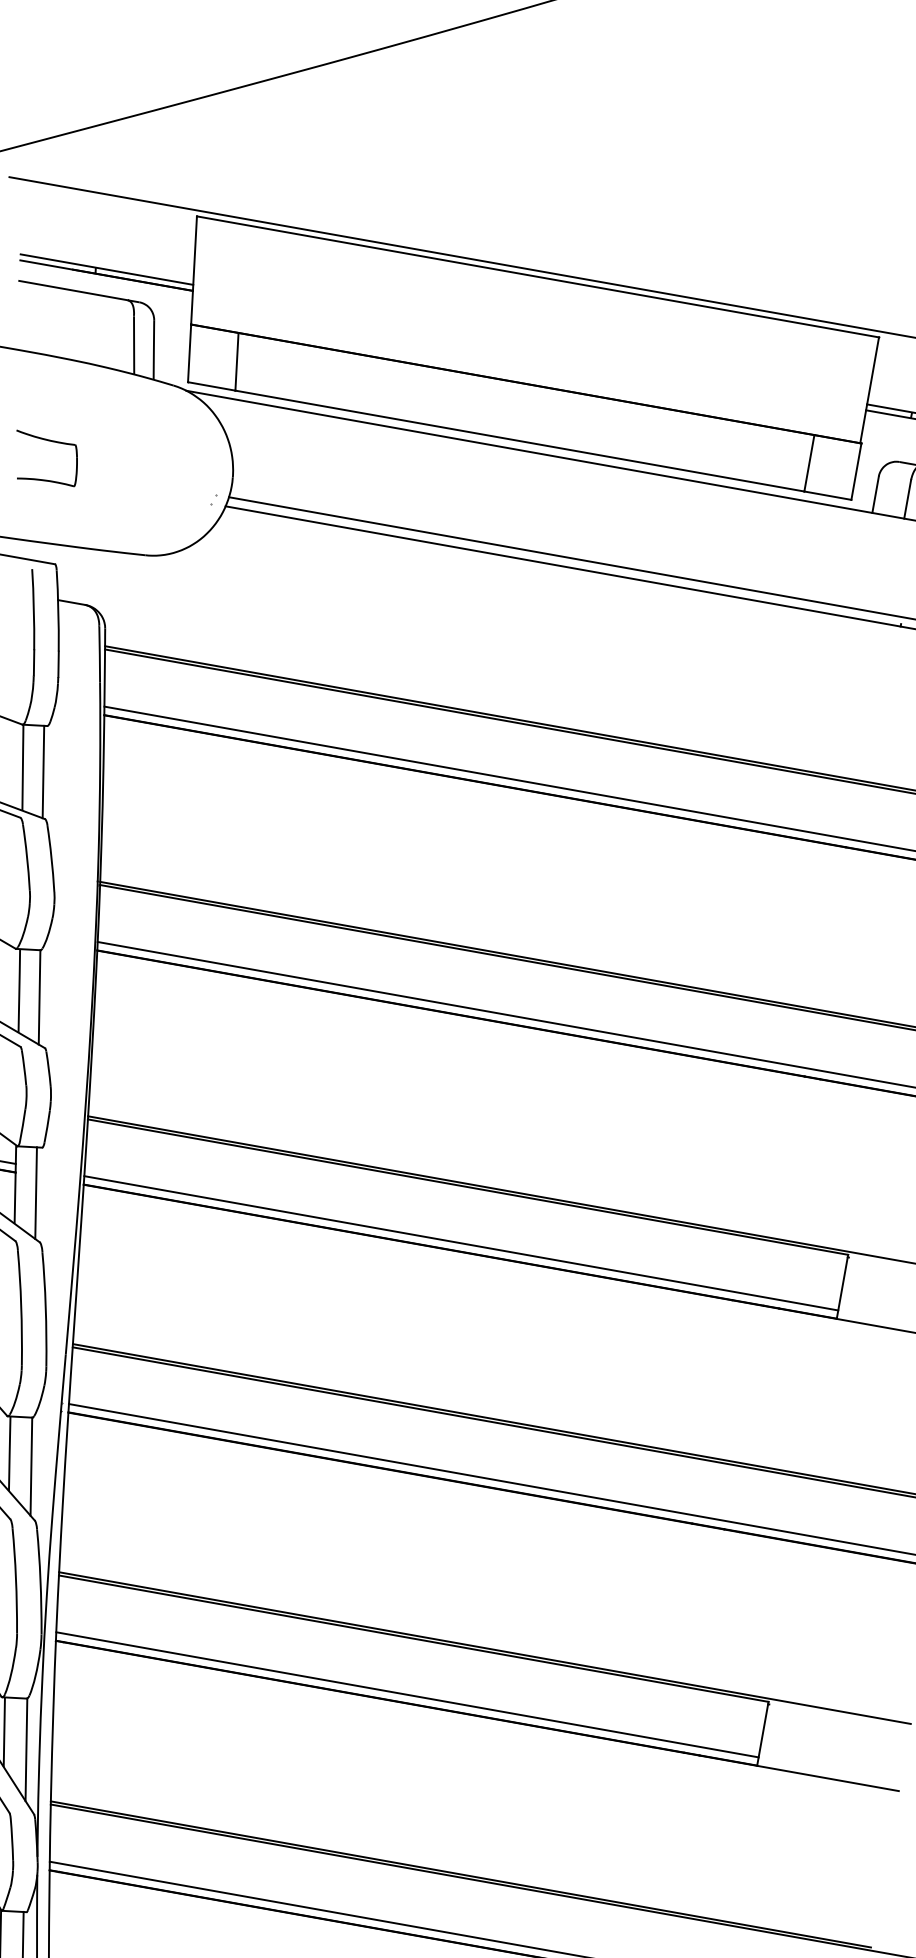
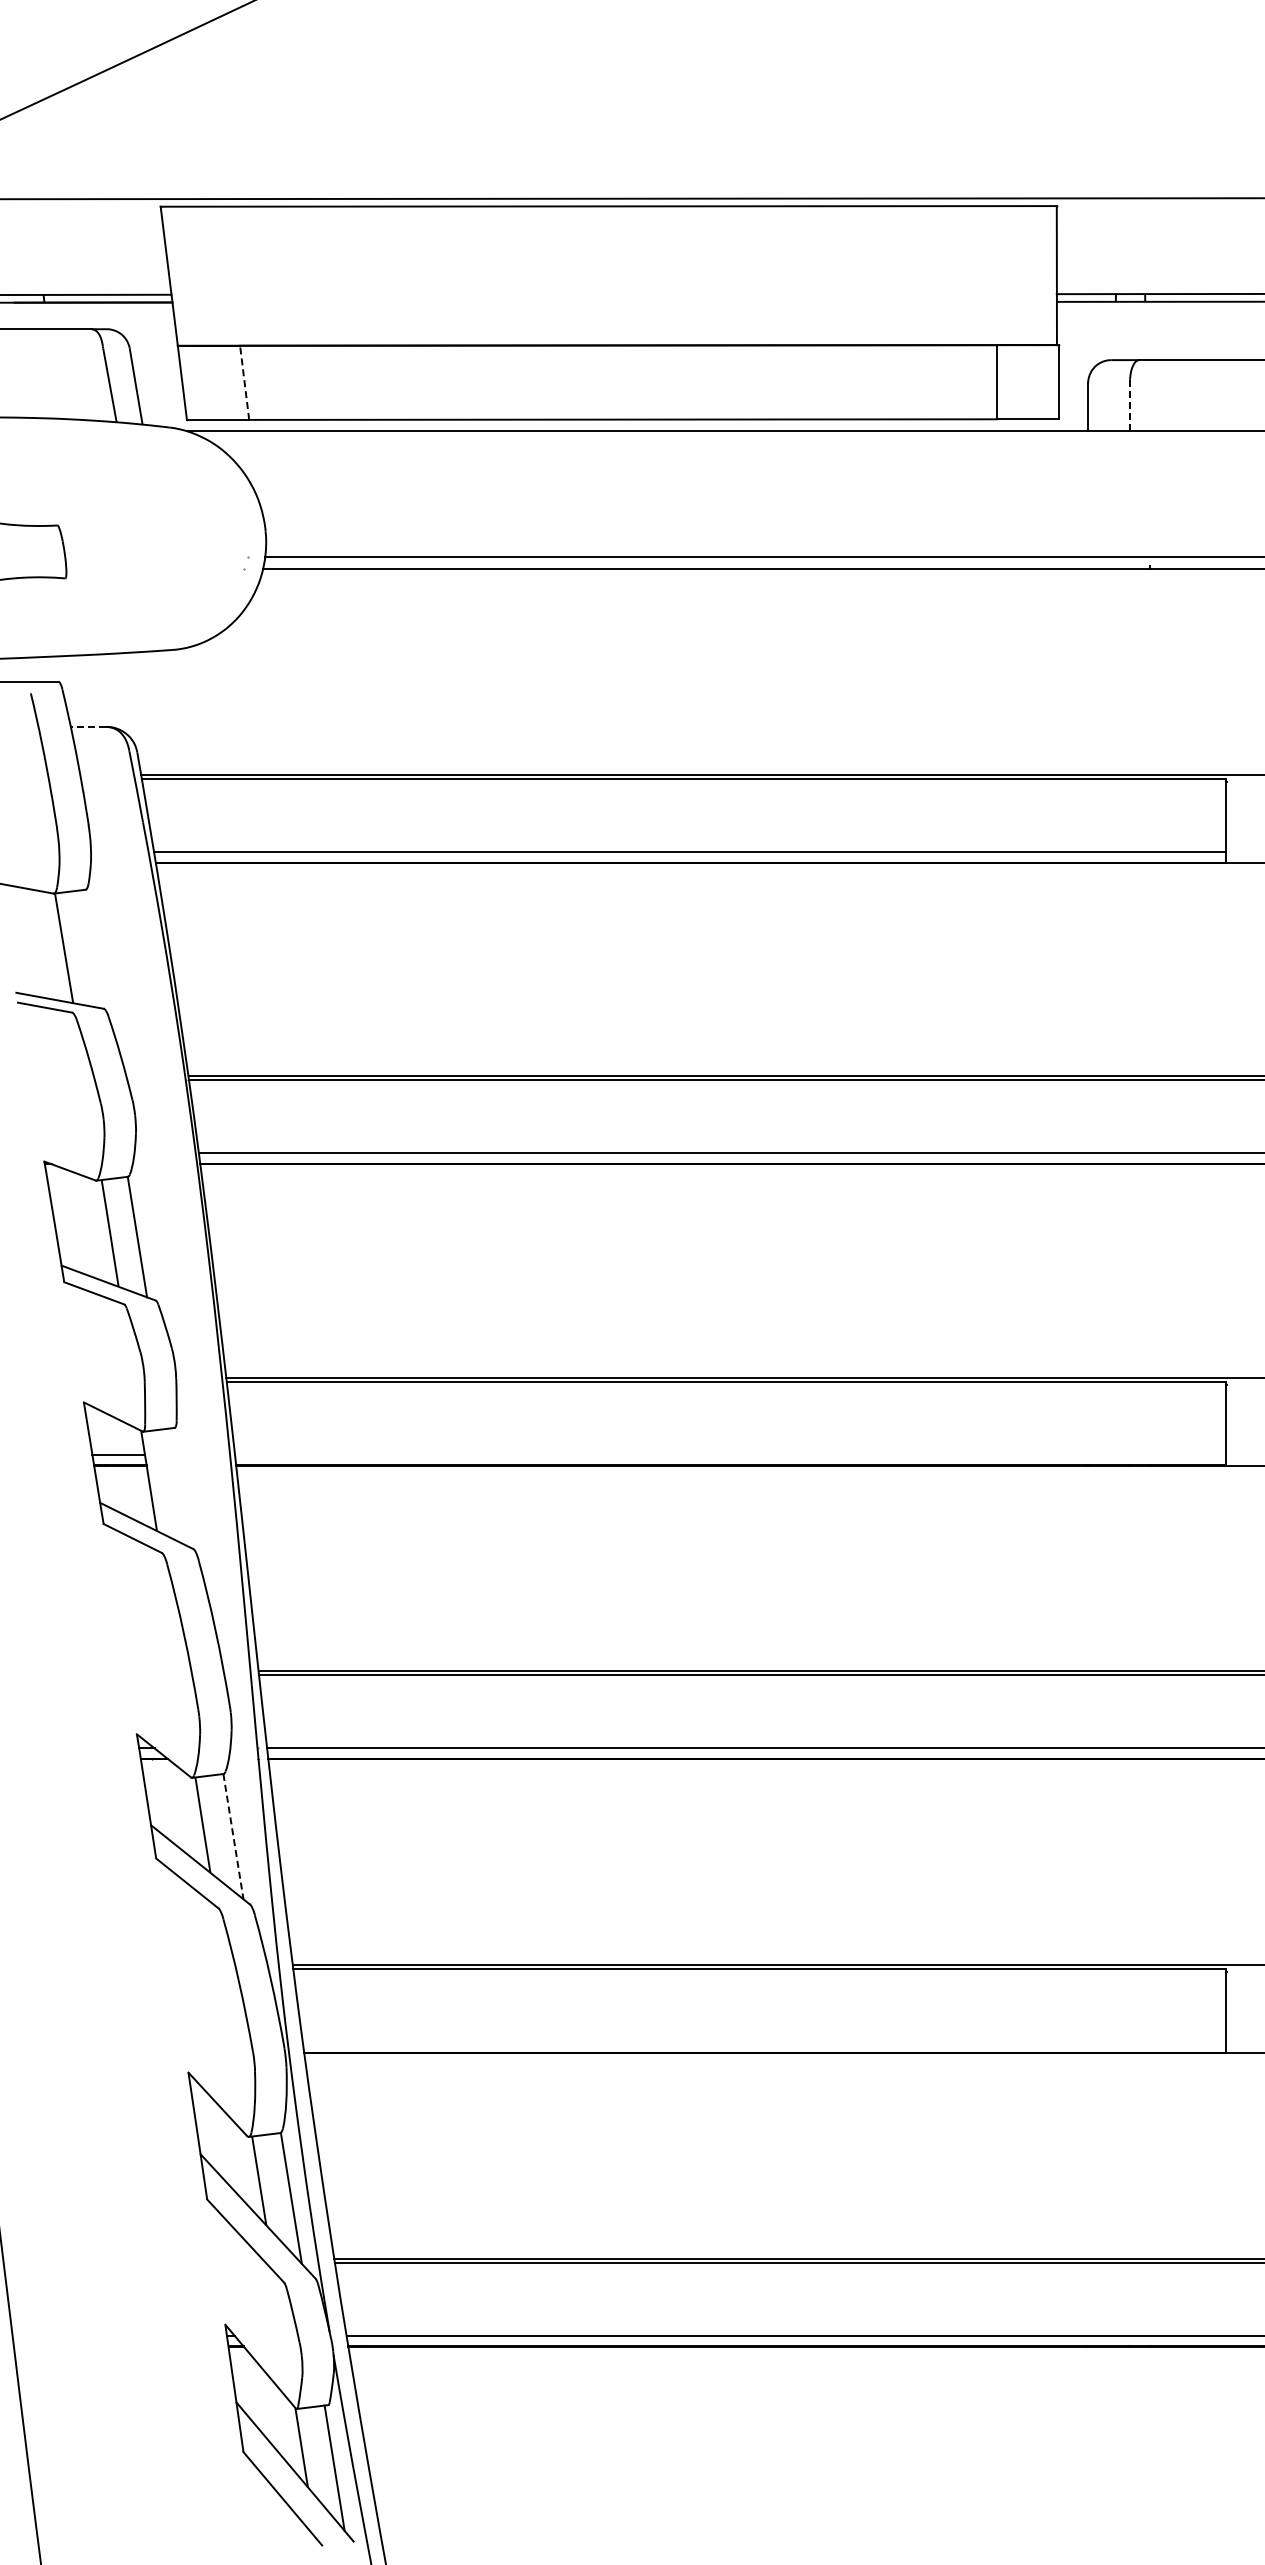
line: (236, 361) -> (244, 382), solid -> dashed
line: (907, 499) -> (1130, 406), solid -> dashed
line: (71, 602) -> (88, 726), solid -> dashed
line: (42, 772) -> (90, 949), removed
line: (36, 1192) -> (177, 1486), removed
line: (461, 1243) -> (730, 1454), removed
line: (31, 1467) -> (233, 1837), solid -> dashed
line: (406, 1694) -> (763, 2041), removed

